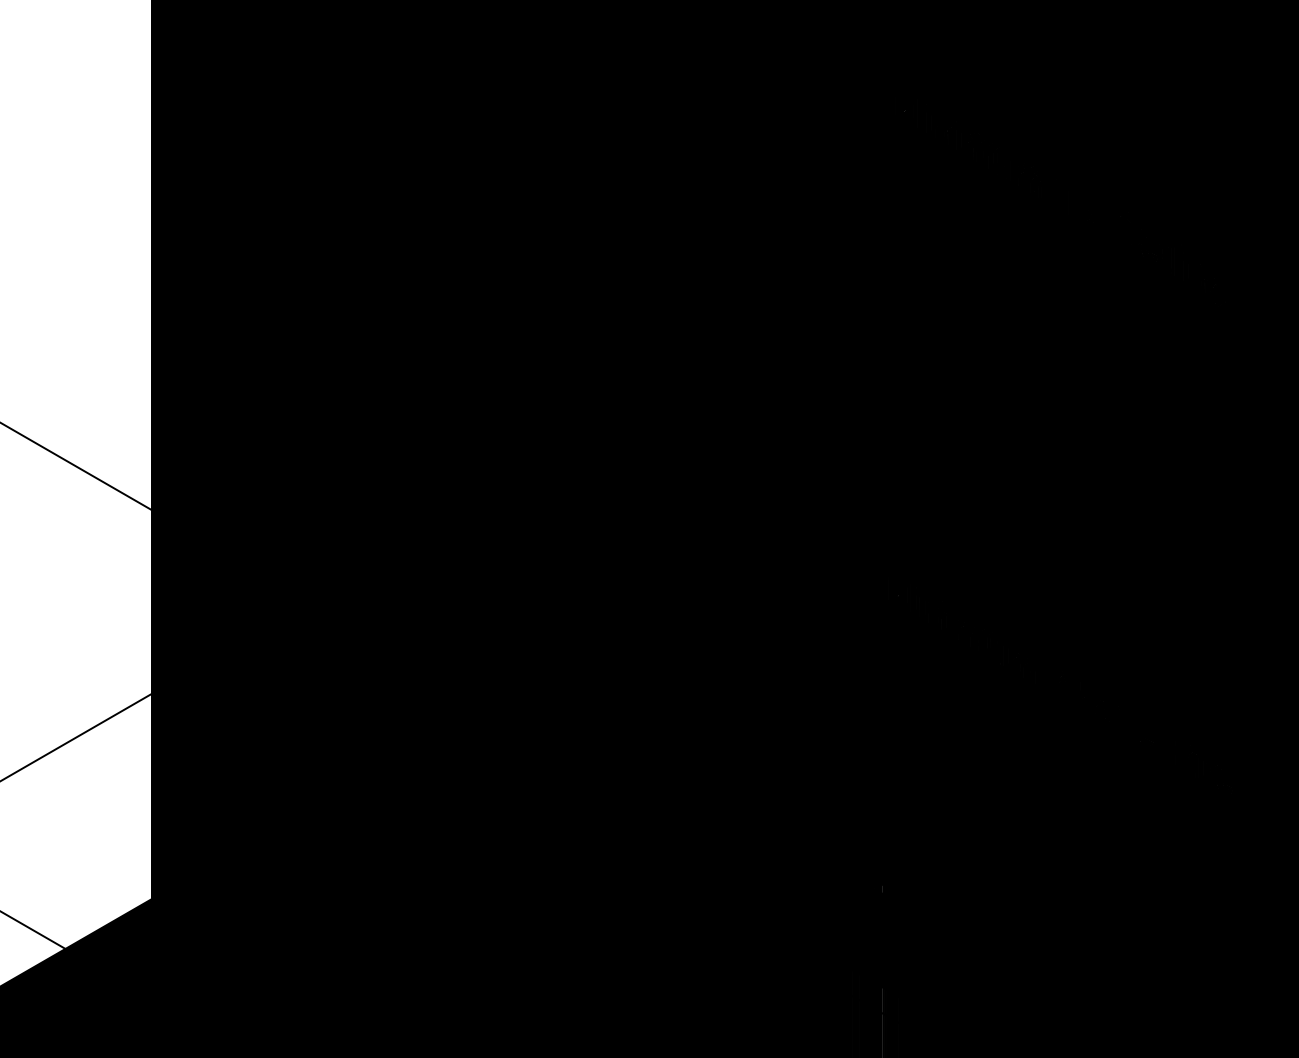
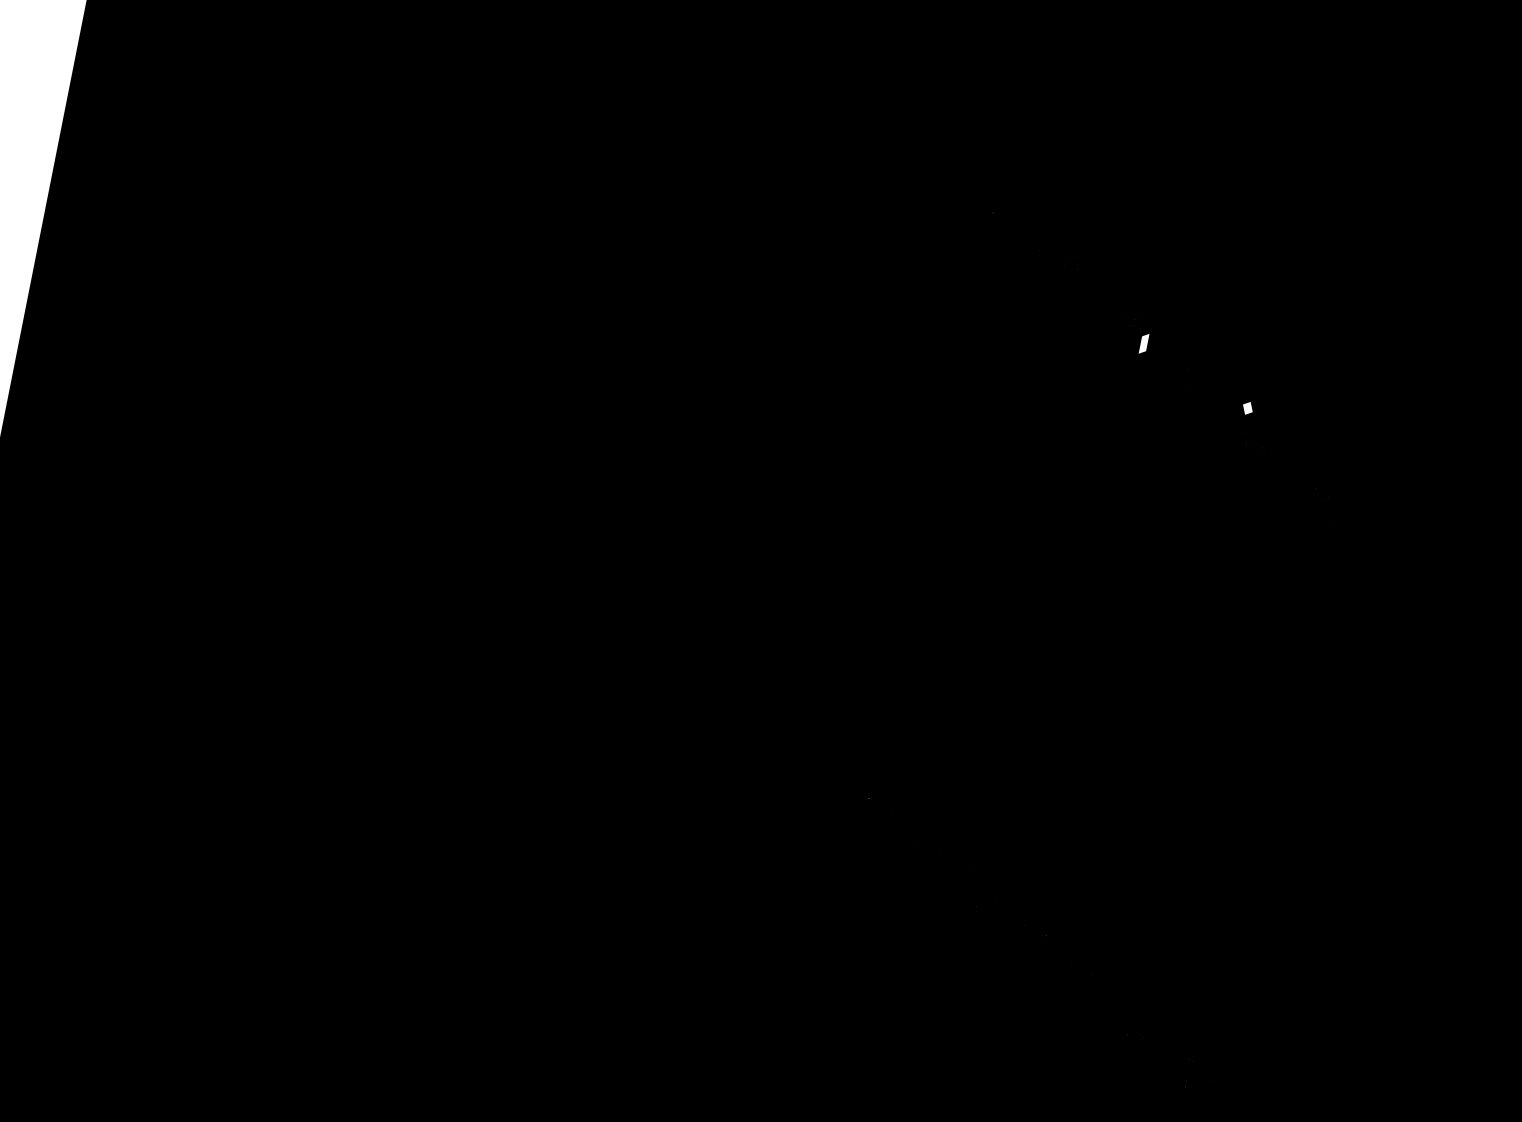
fill: (1044, 191) -> (1142, 343), removed
fill: (1137, 226) -> (1247, 408), removed

